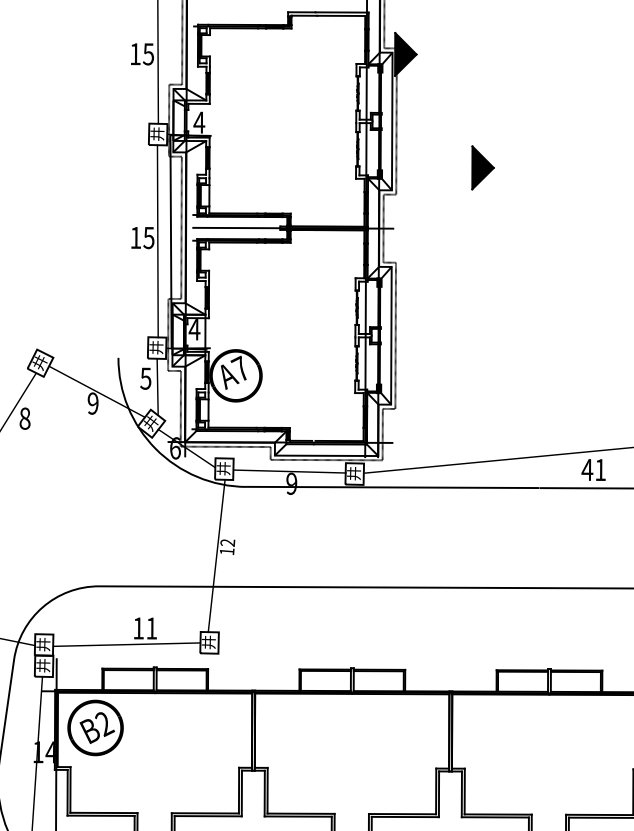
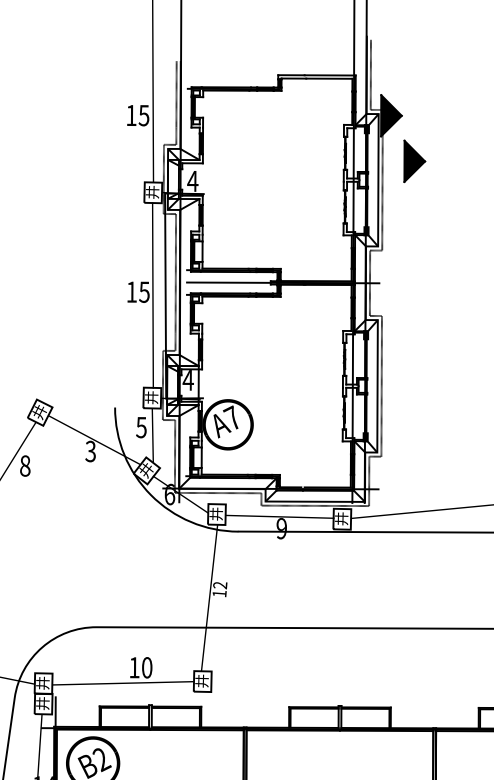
part: (482, 167) -> (414, 161), moved
text: (92, 403) -> (90, 451), 9 -> 3
text: (151, 628) -> (146, 667), 11 -> 10

